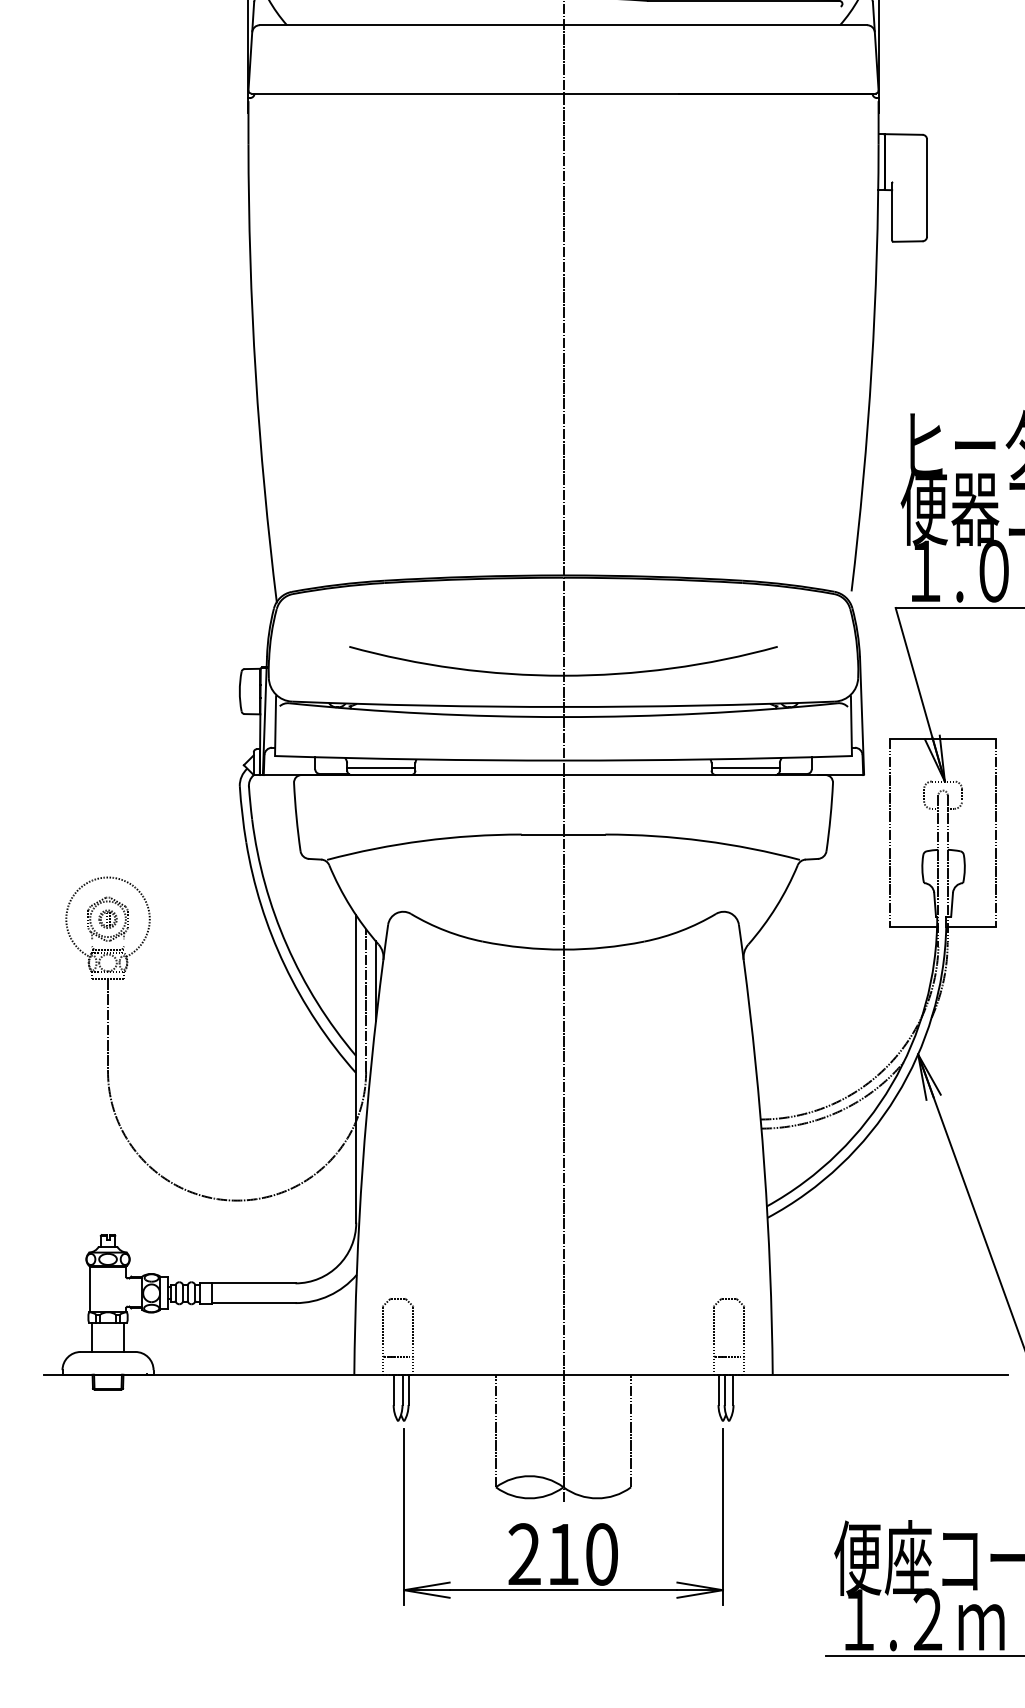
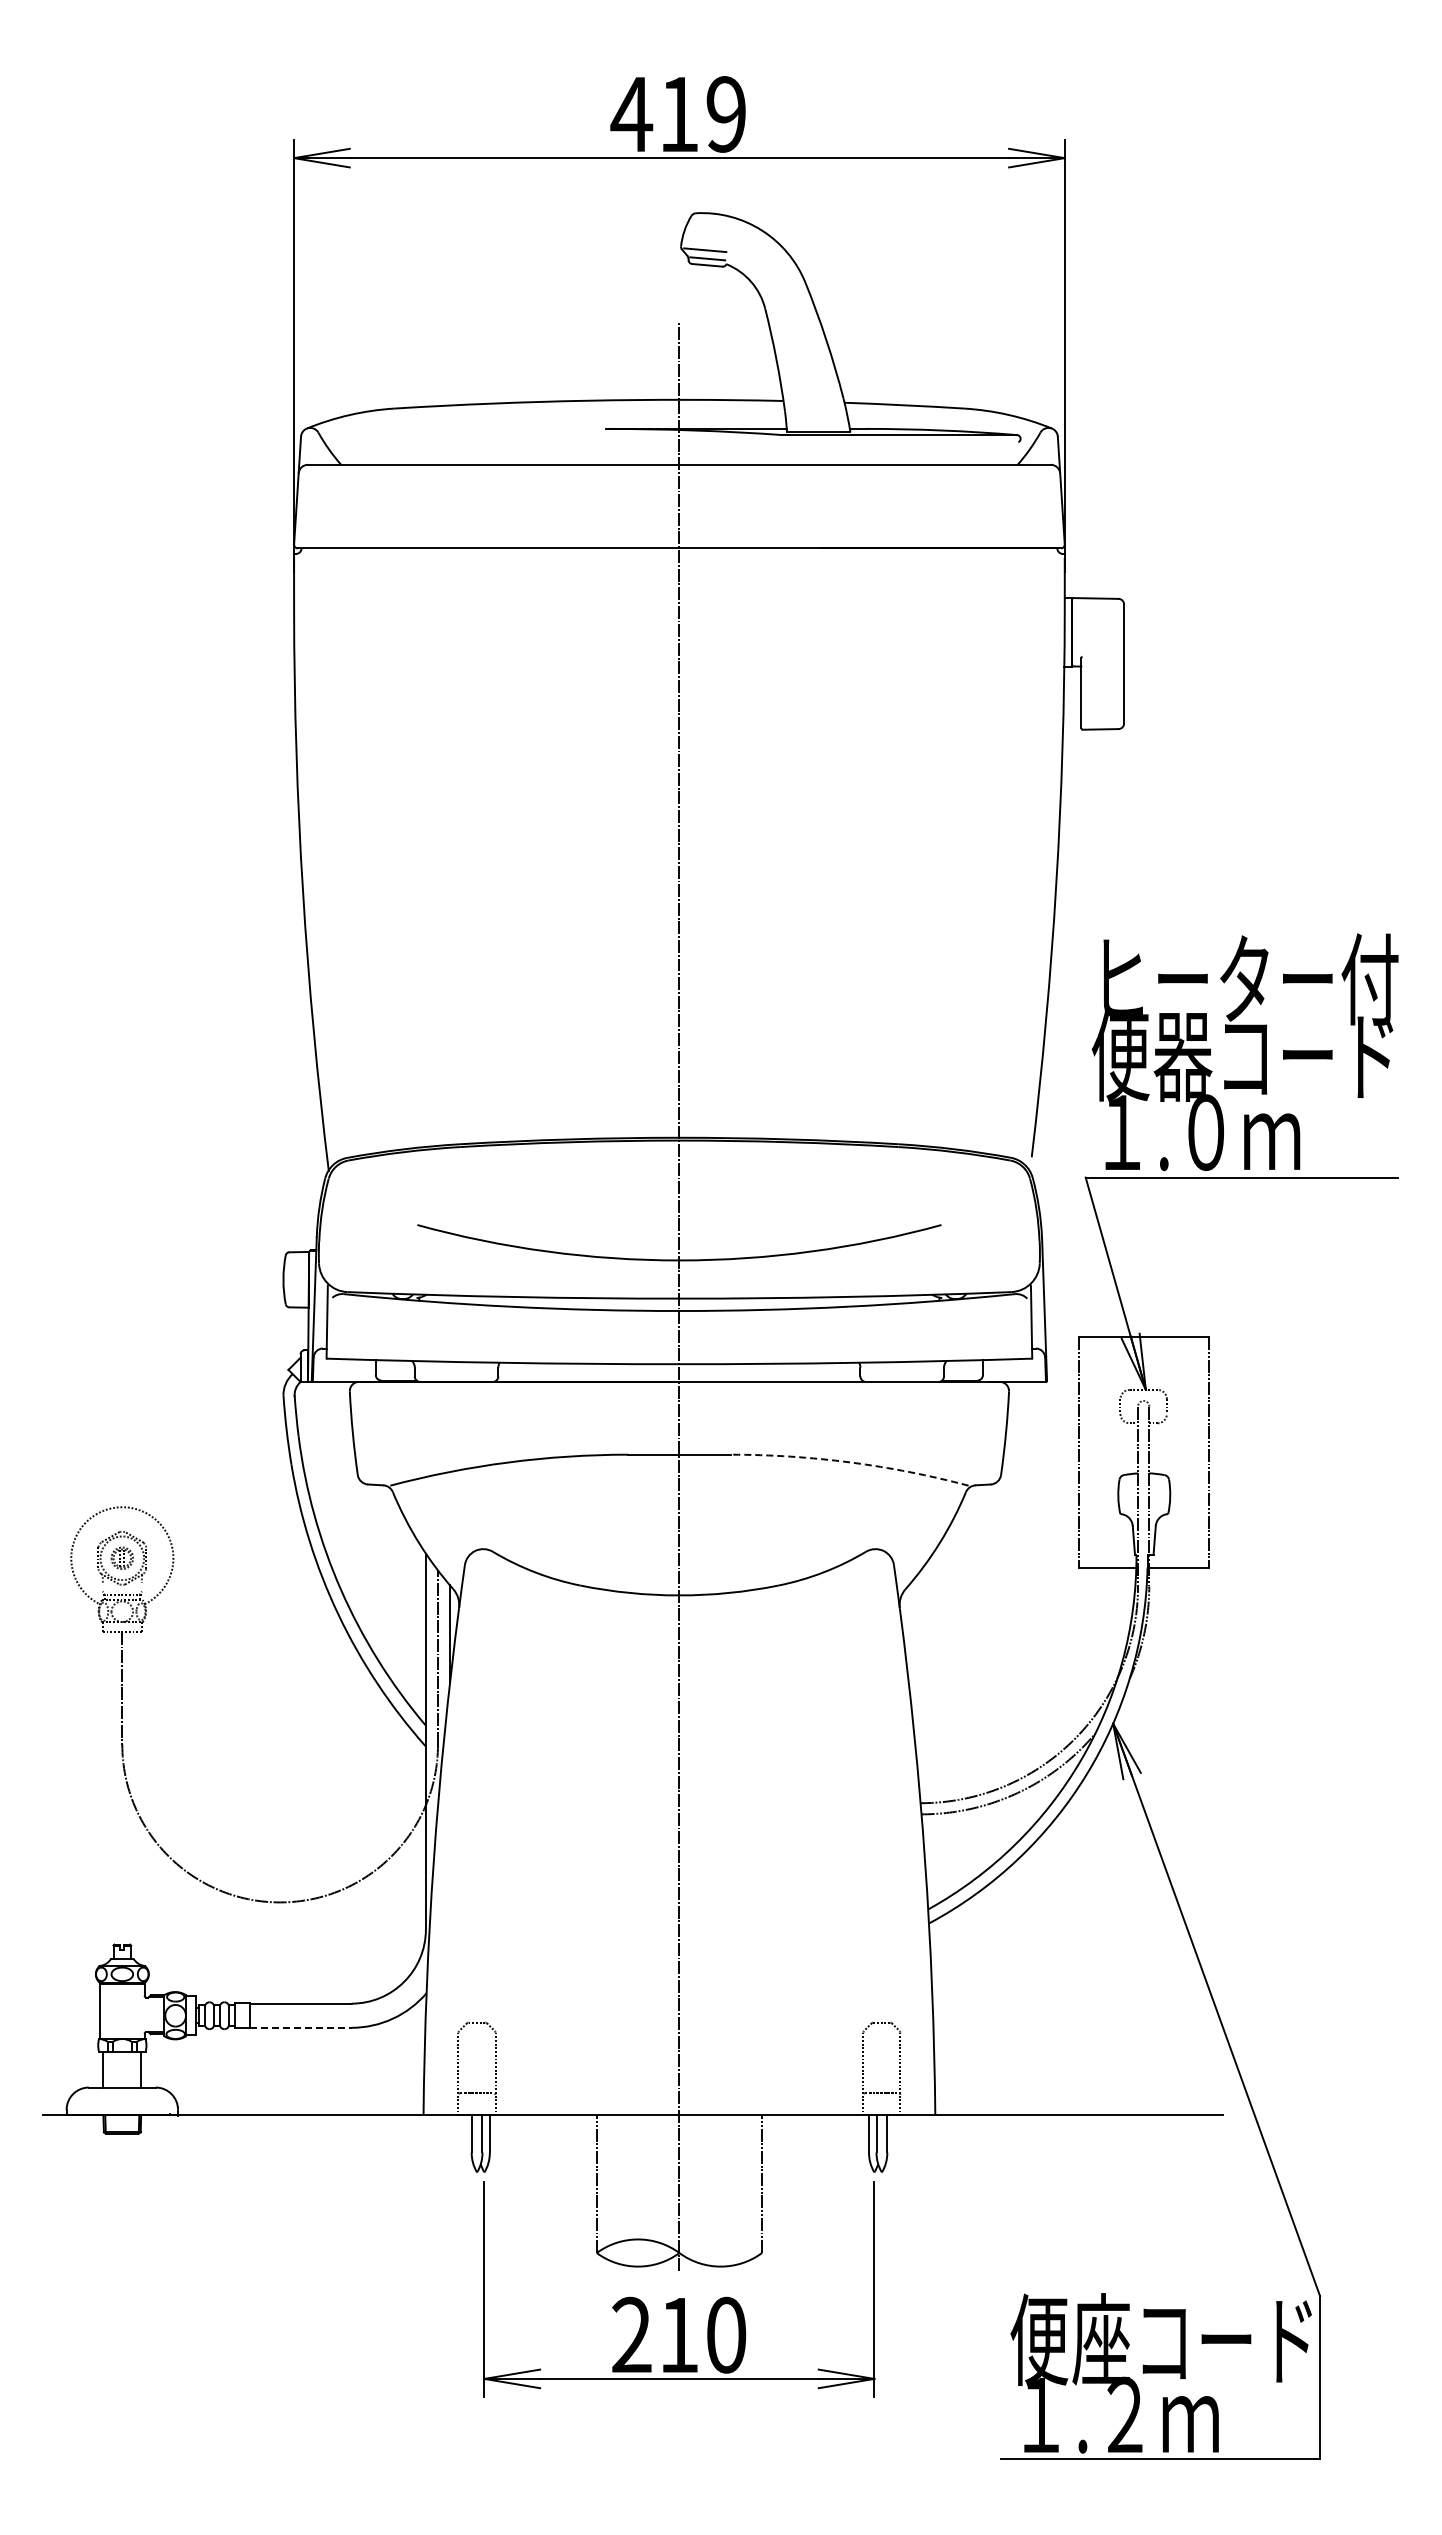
line: (381, 767) -> (456, 1372), removed
line: (745, 767) -> (902, 1372), removed
arc: (703, 840) -> (850, 1462), solid -> dashed
line: (254, 1302) -> (301, 2027), solid -> dashed

